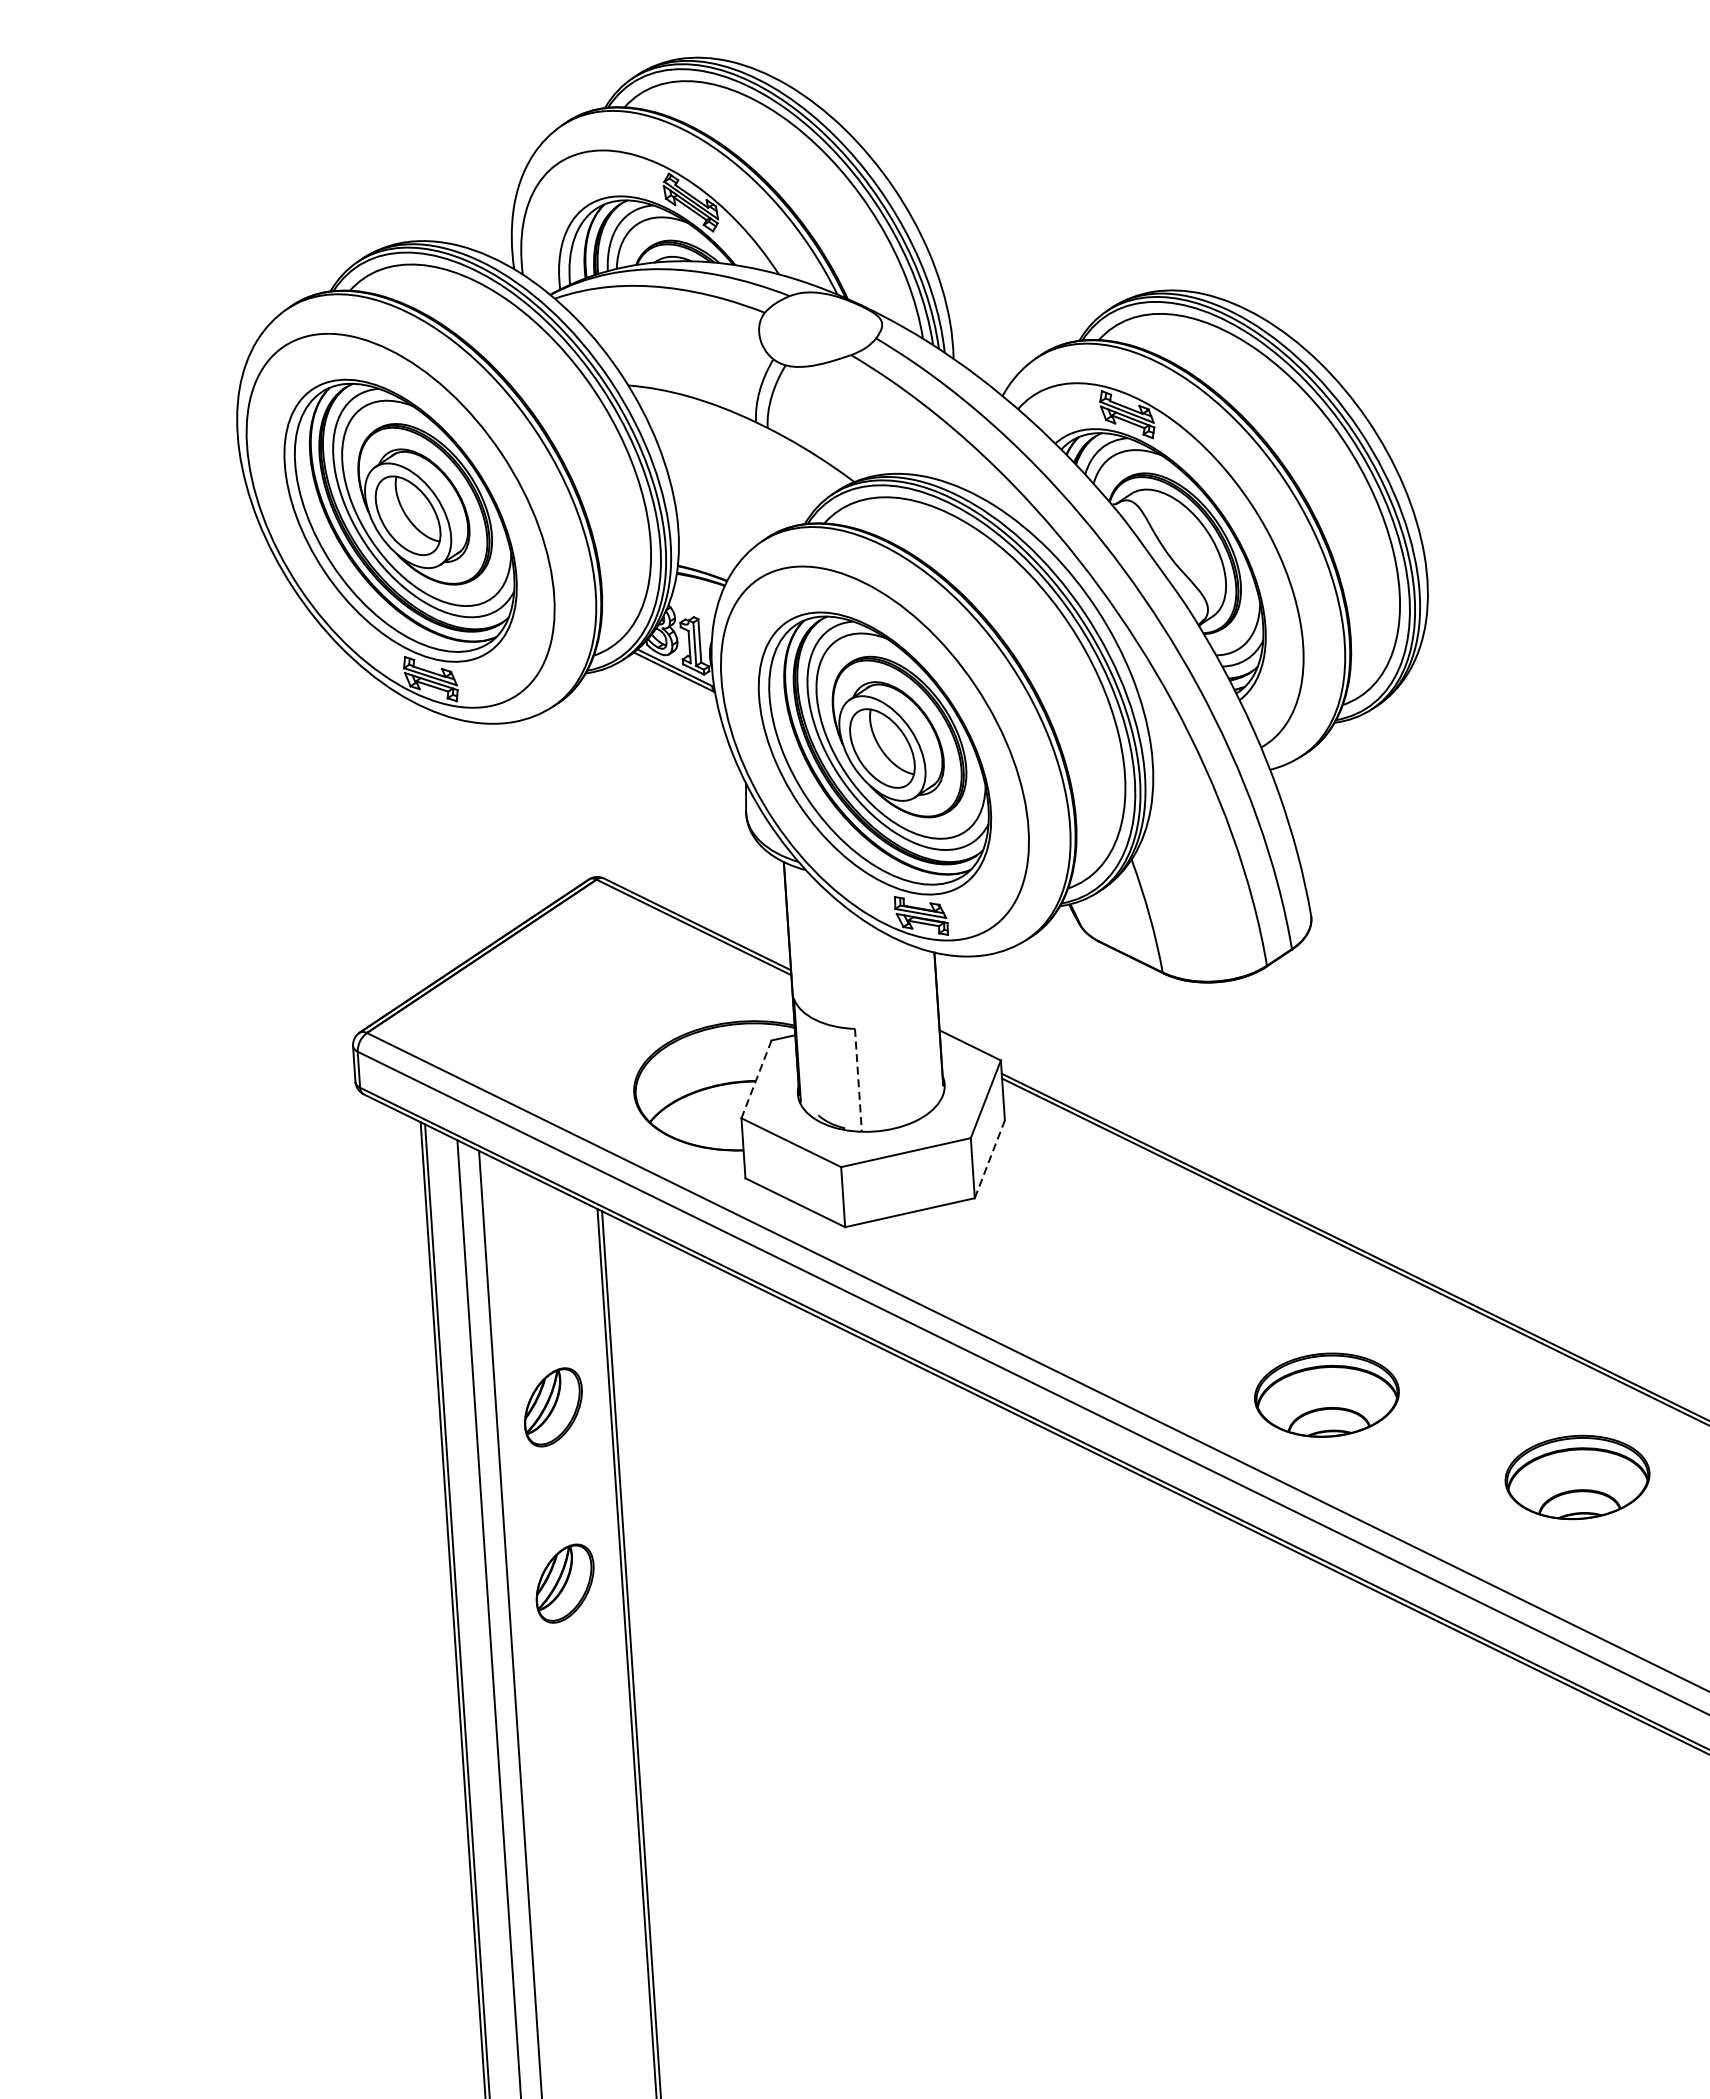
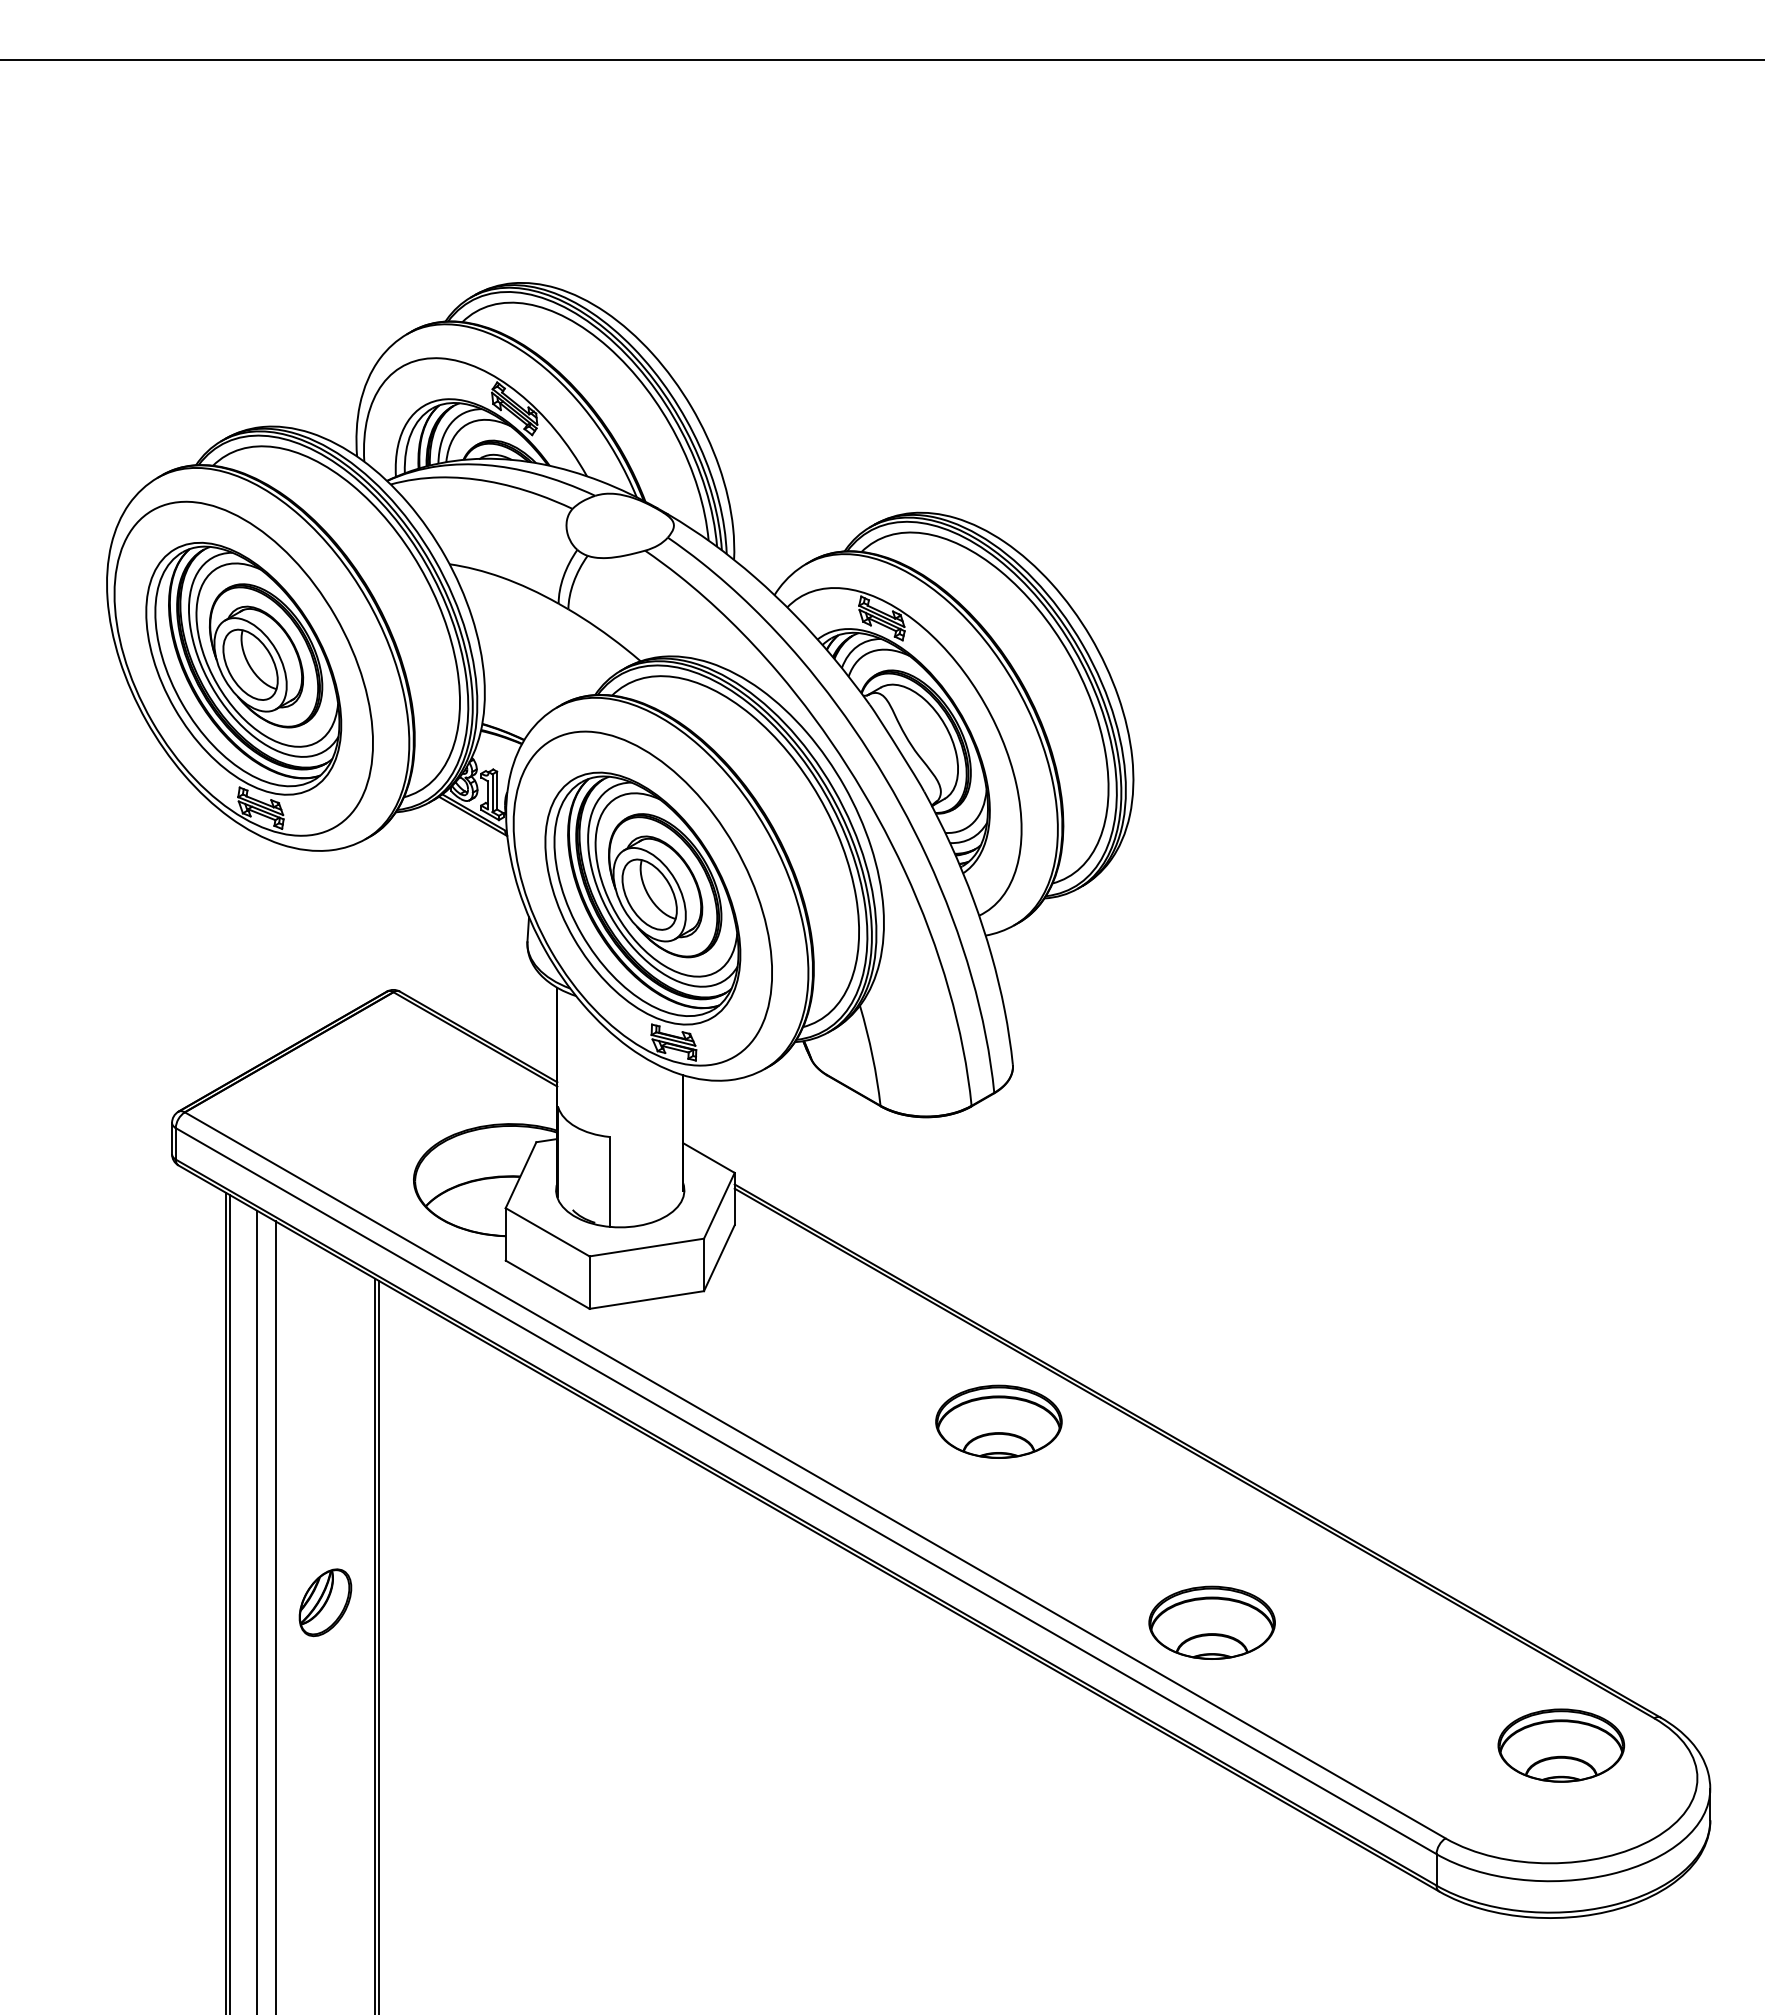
line: (755, 1079) -> (520, 1175), dashed -> solid
line: (858, 1079) -> (609, 1181), dashed -> solid
line: (989, 1158) -> (719, 1257), dashed -> solid
part: (1326, 1394) -> (998, 1421), moved
part: (553, 1407) -> (325, 1448), removed
part: (1576, 1477) -> (1211, 1622), moved

